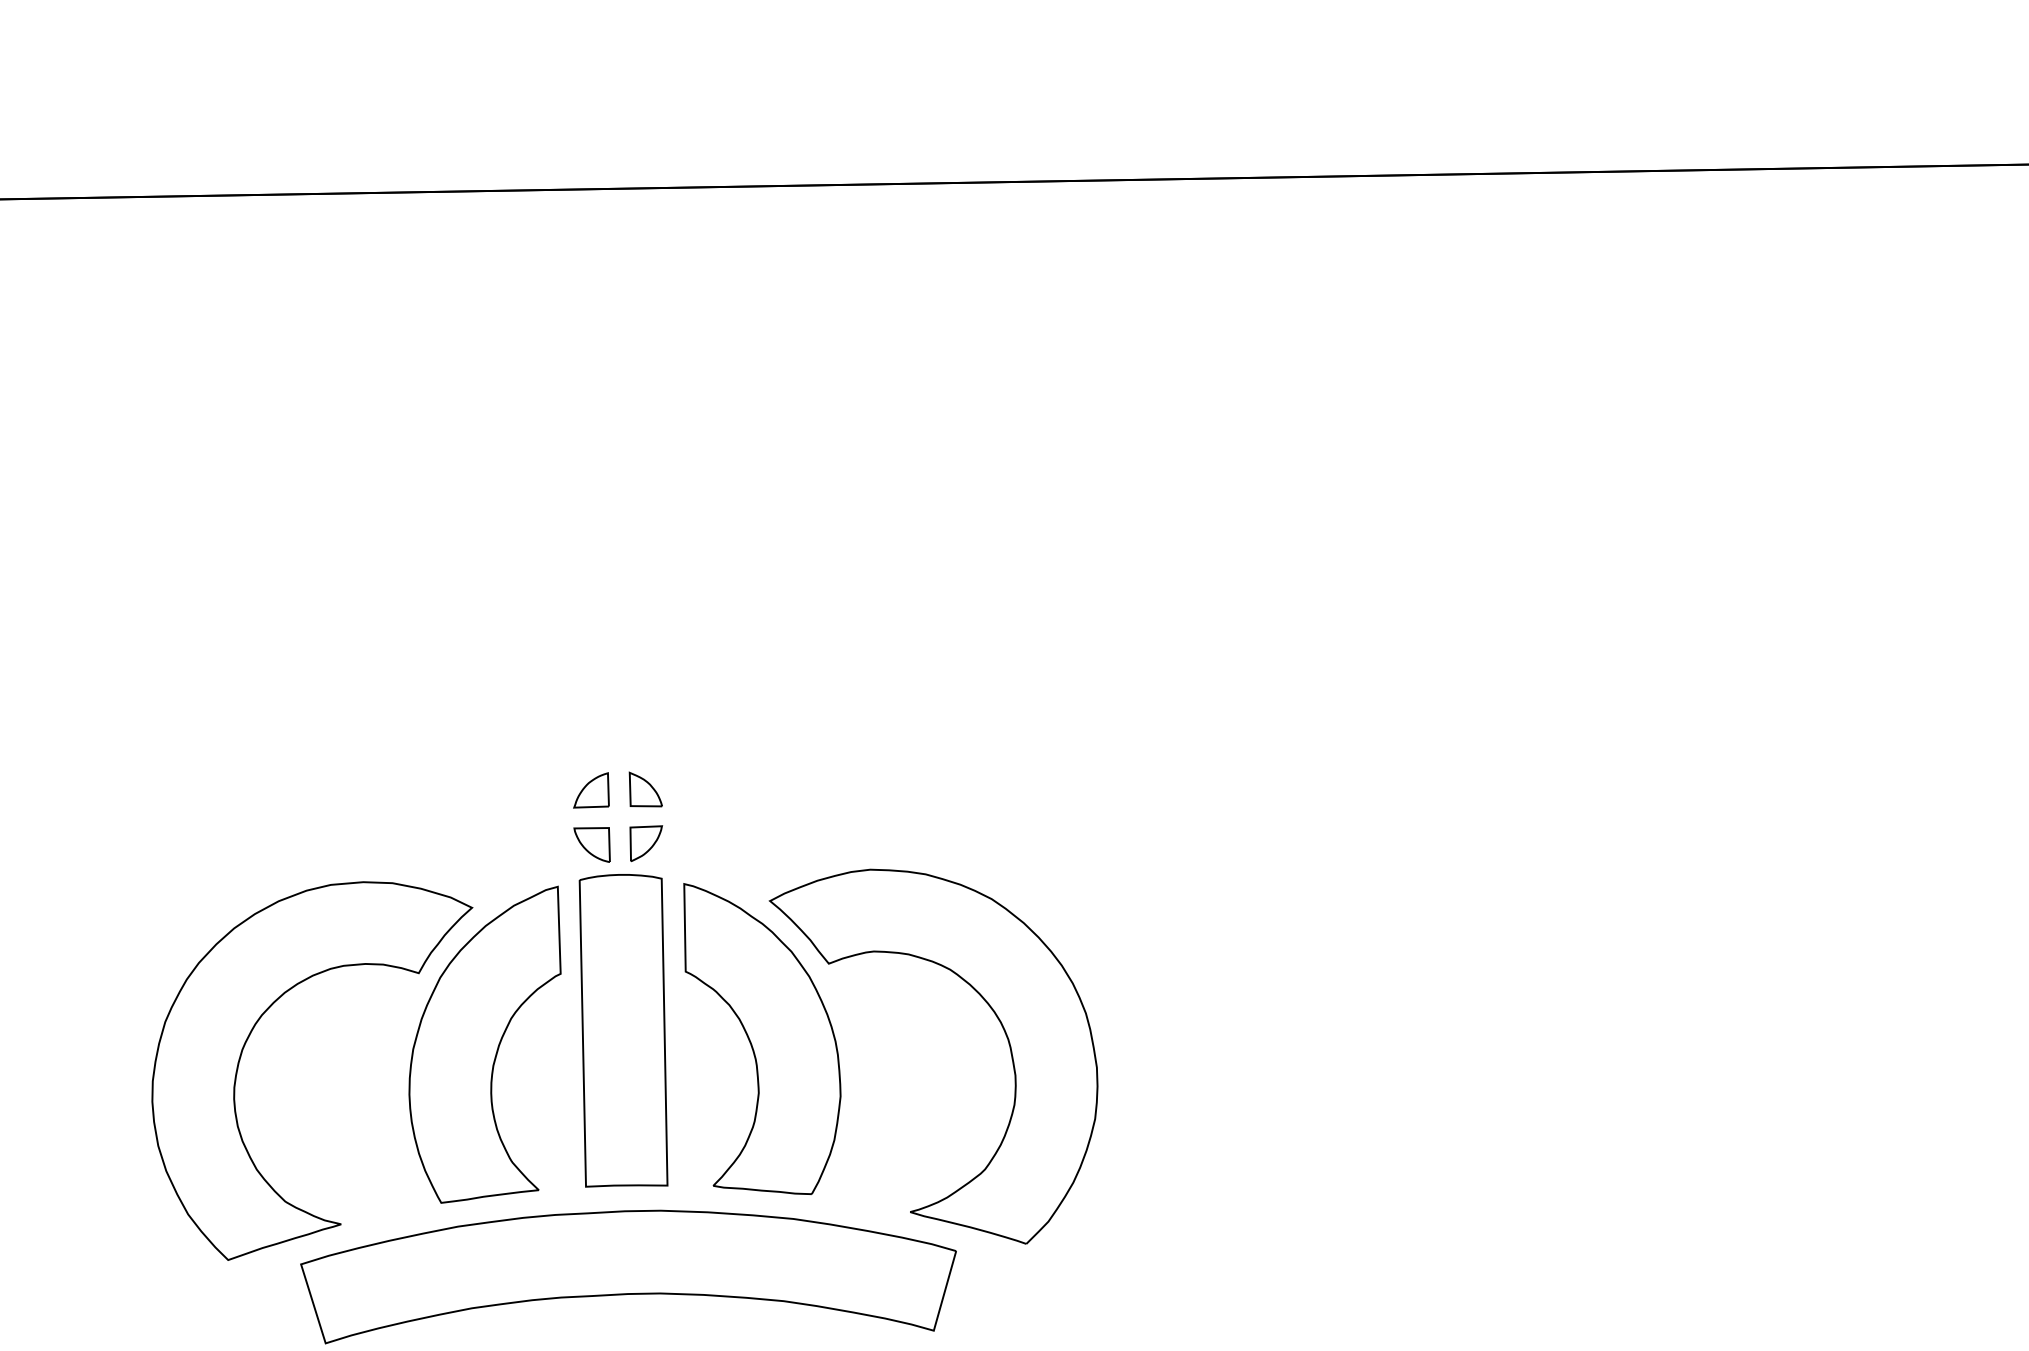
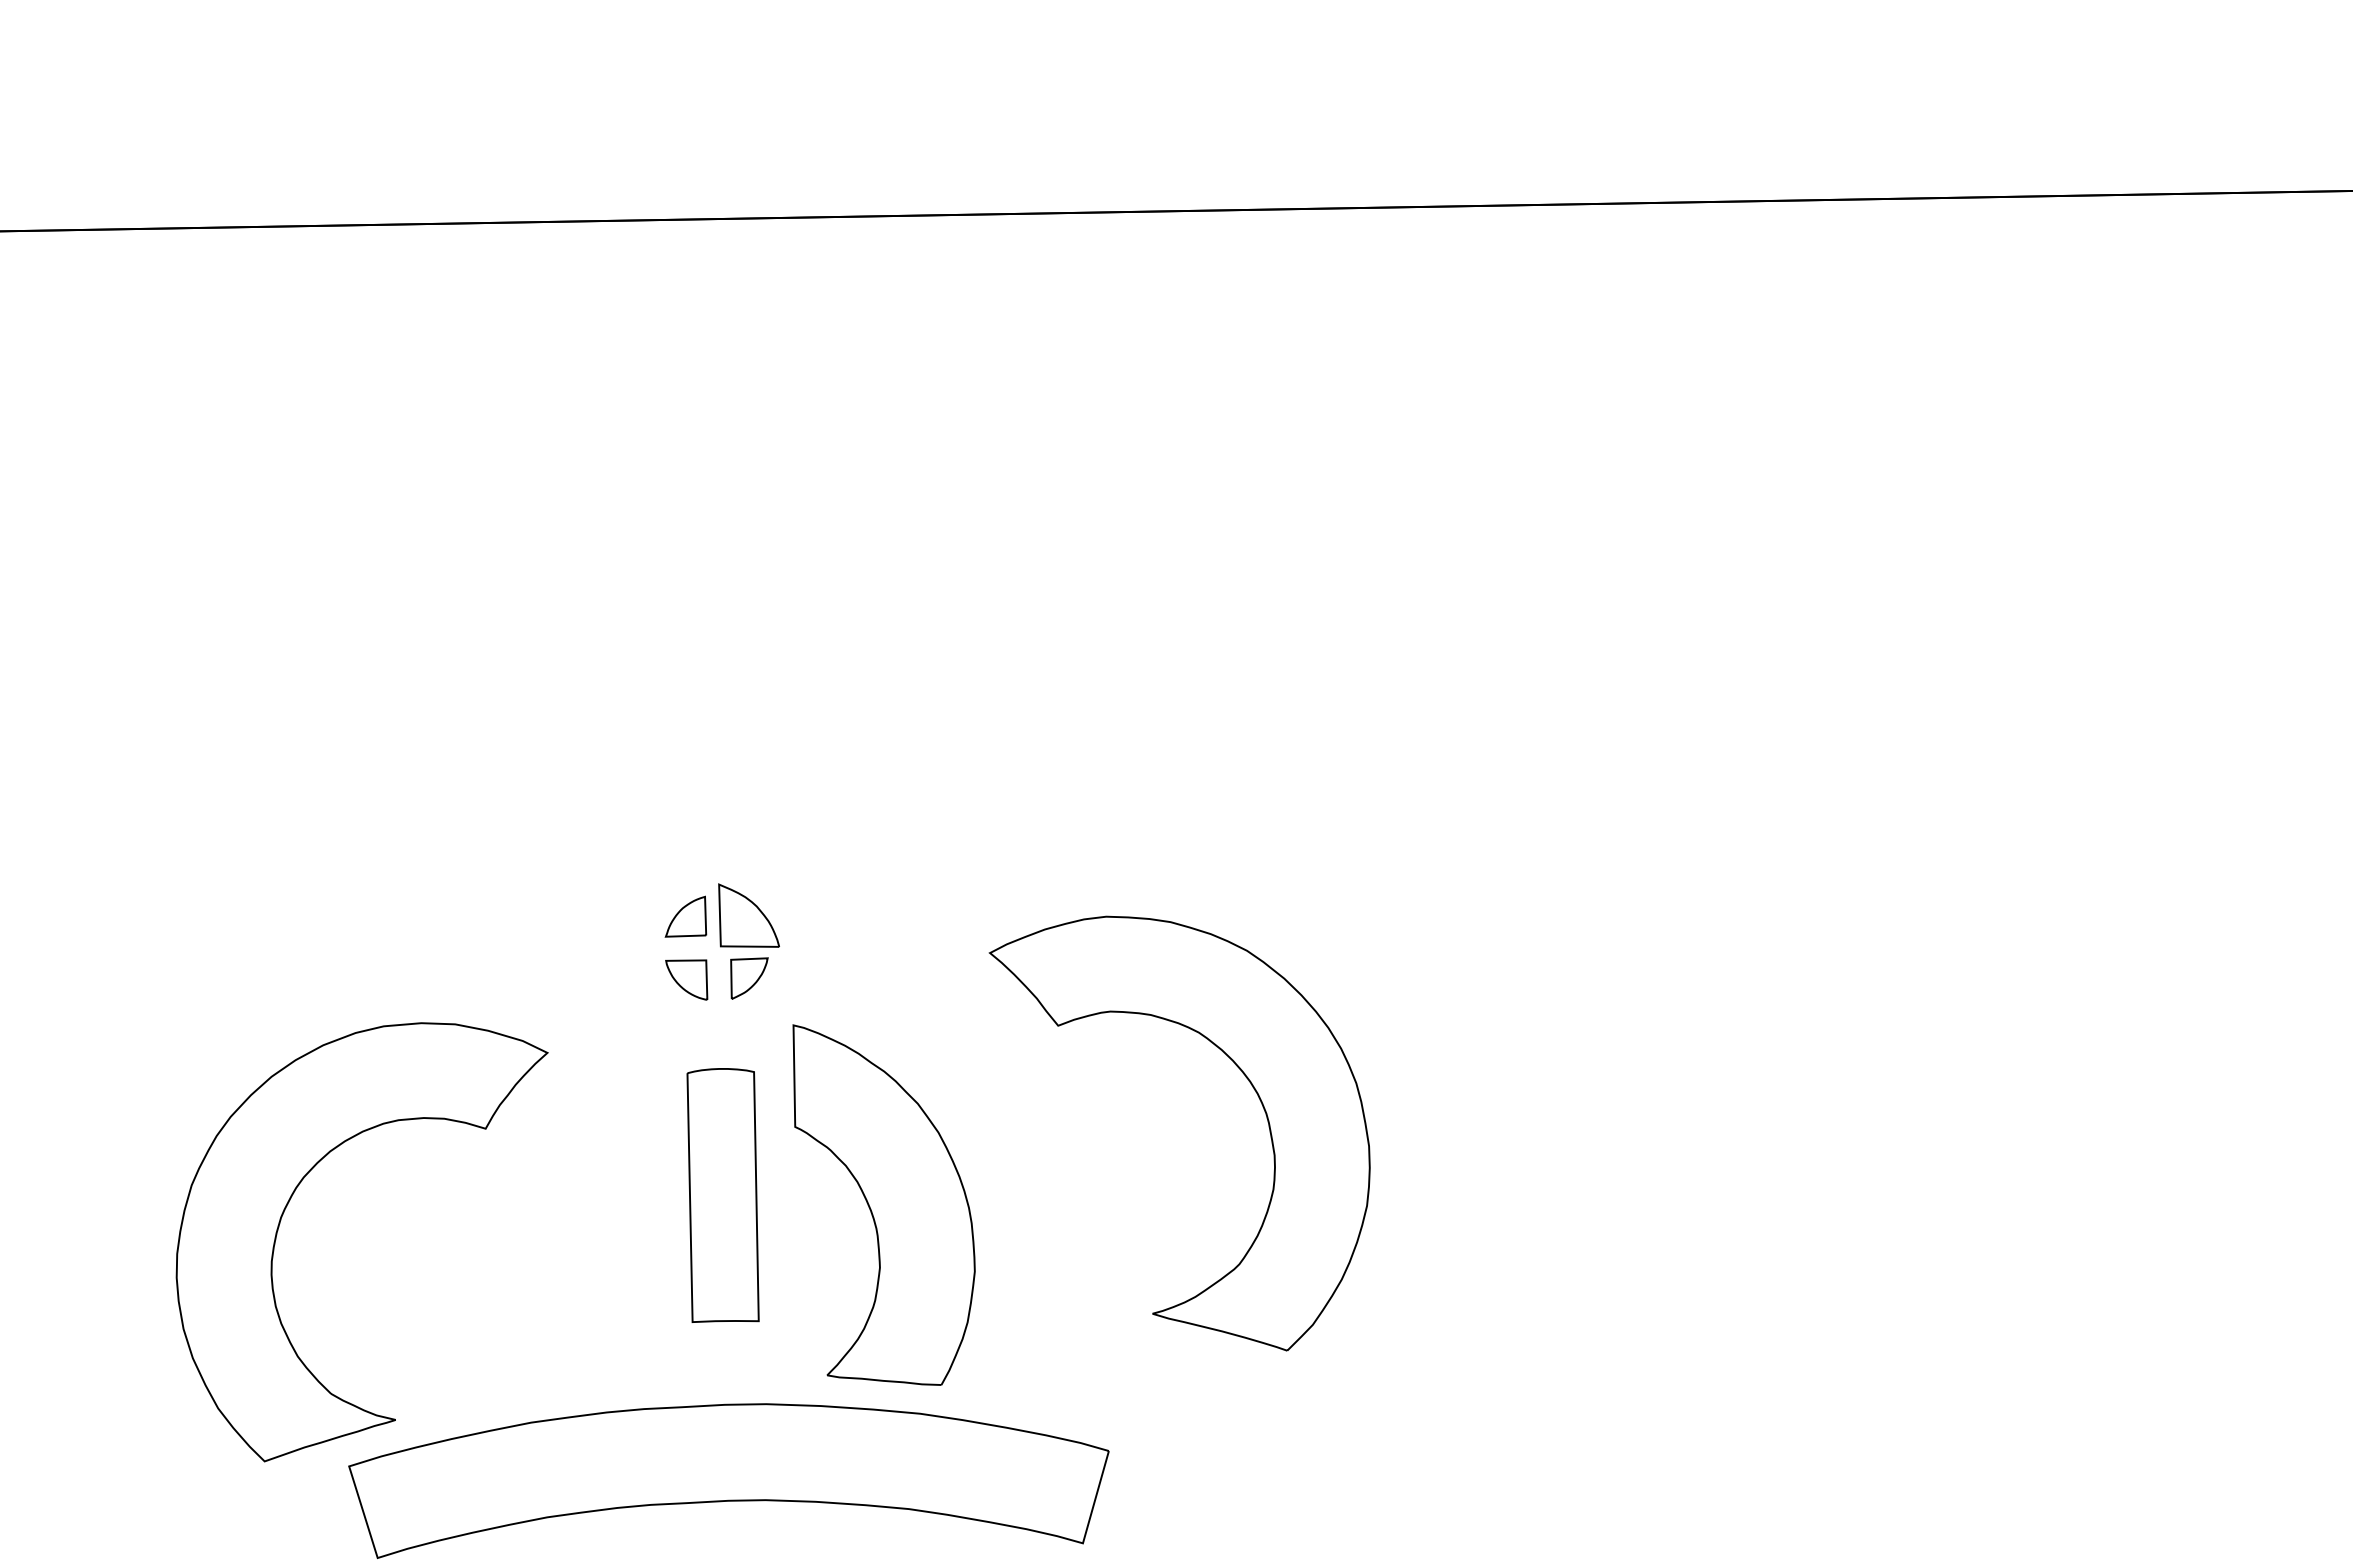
part: (645, 789) -> (748, 915), size x1.6
part: (994, 1014) -> (1250, 1084), moved
part: (623, 1030) -> (722, 1195), size x0.7
part: (485, 1044) -> (562, 1211), removed

